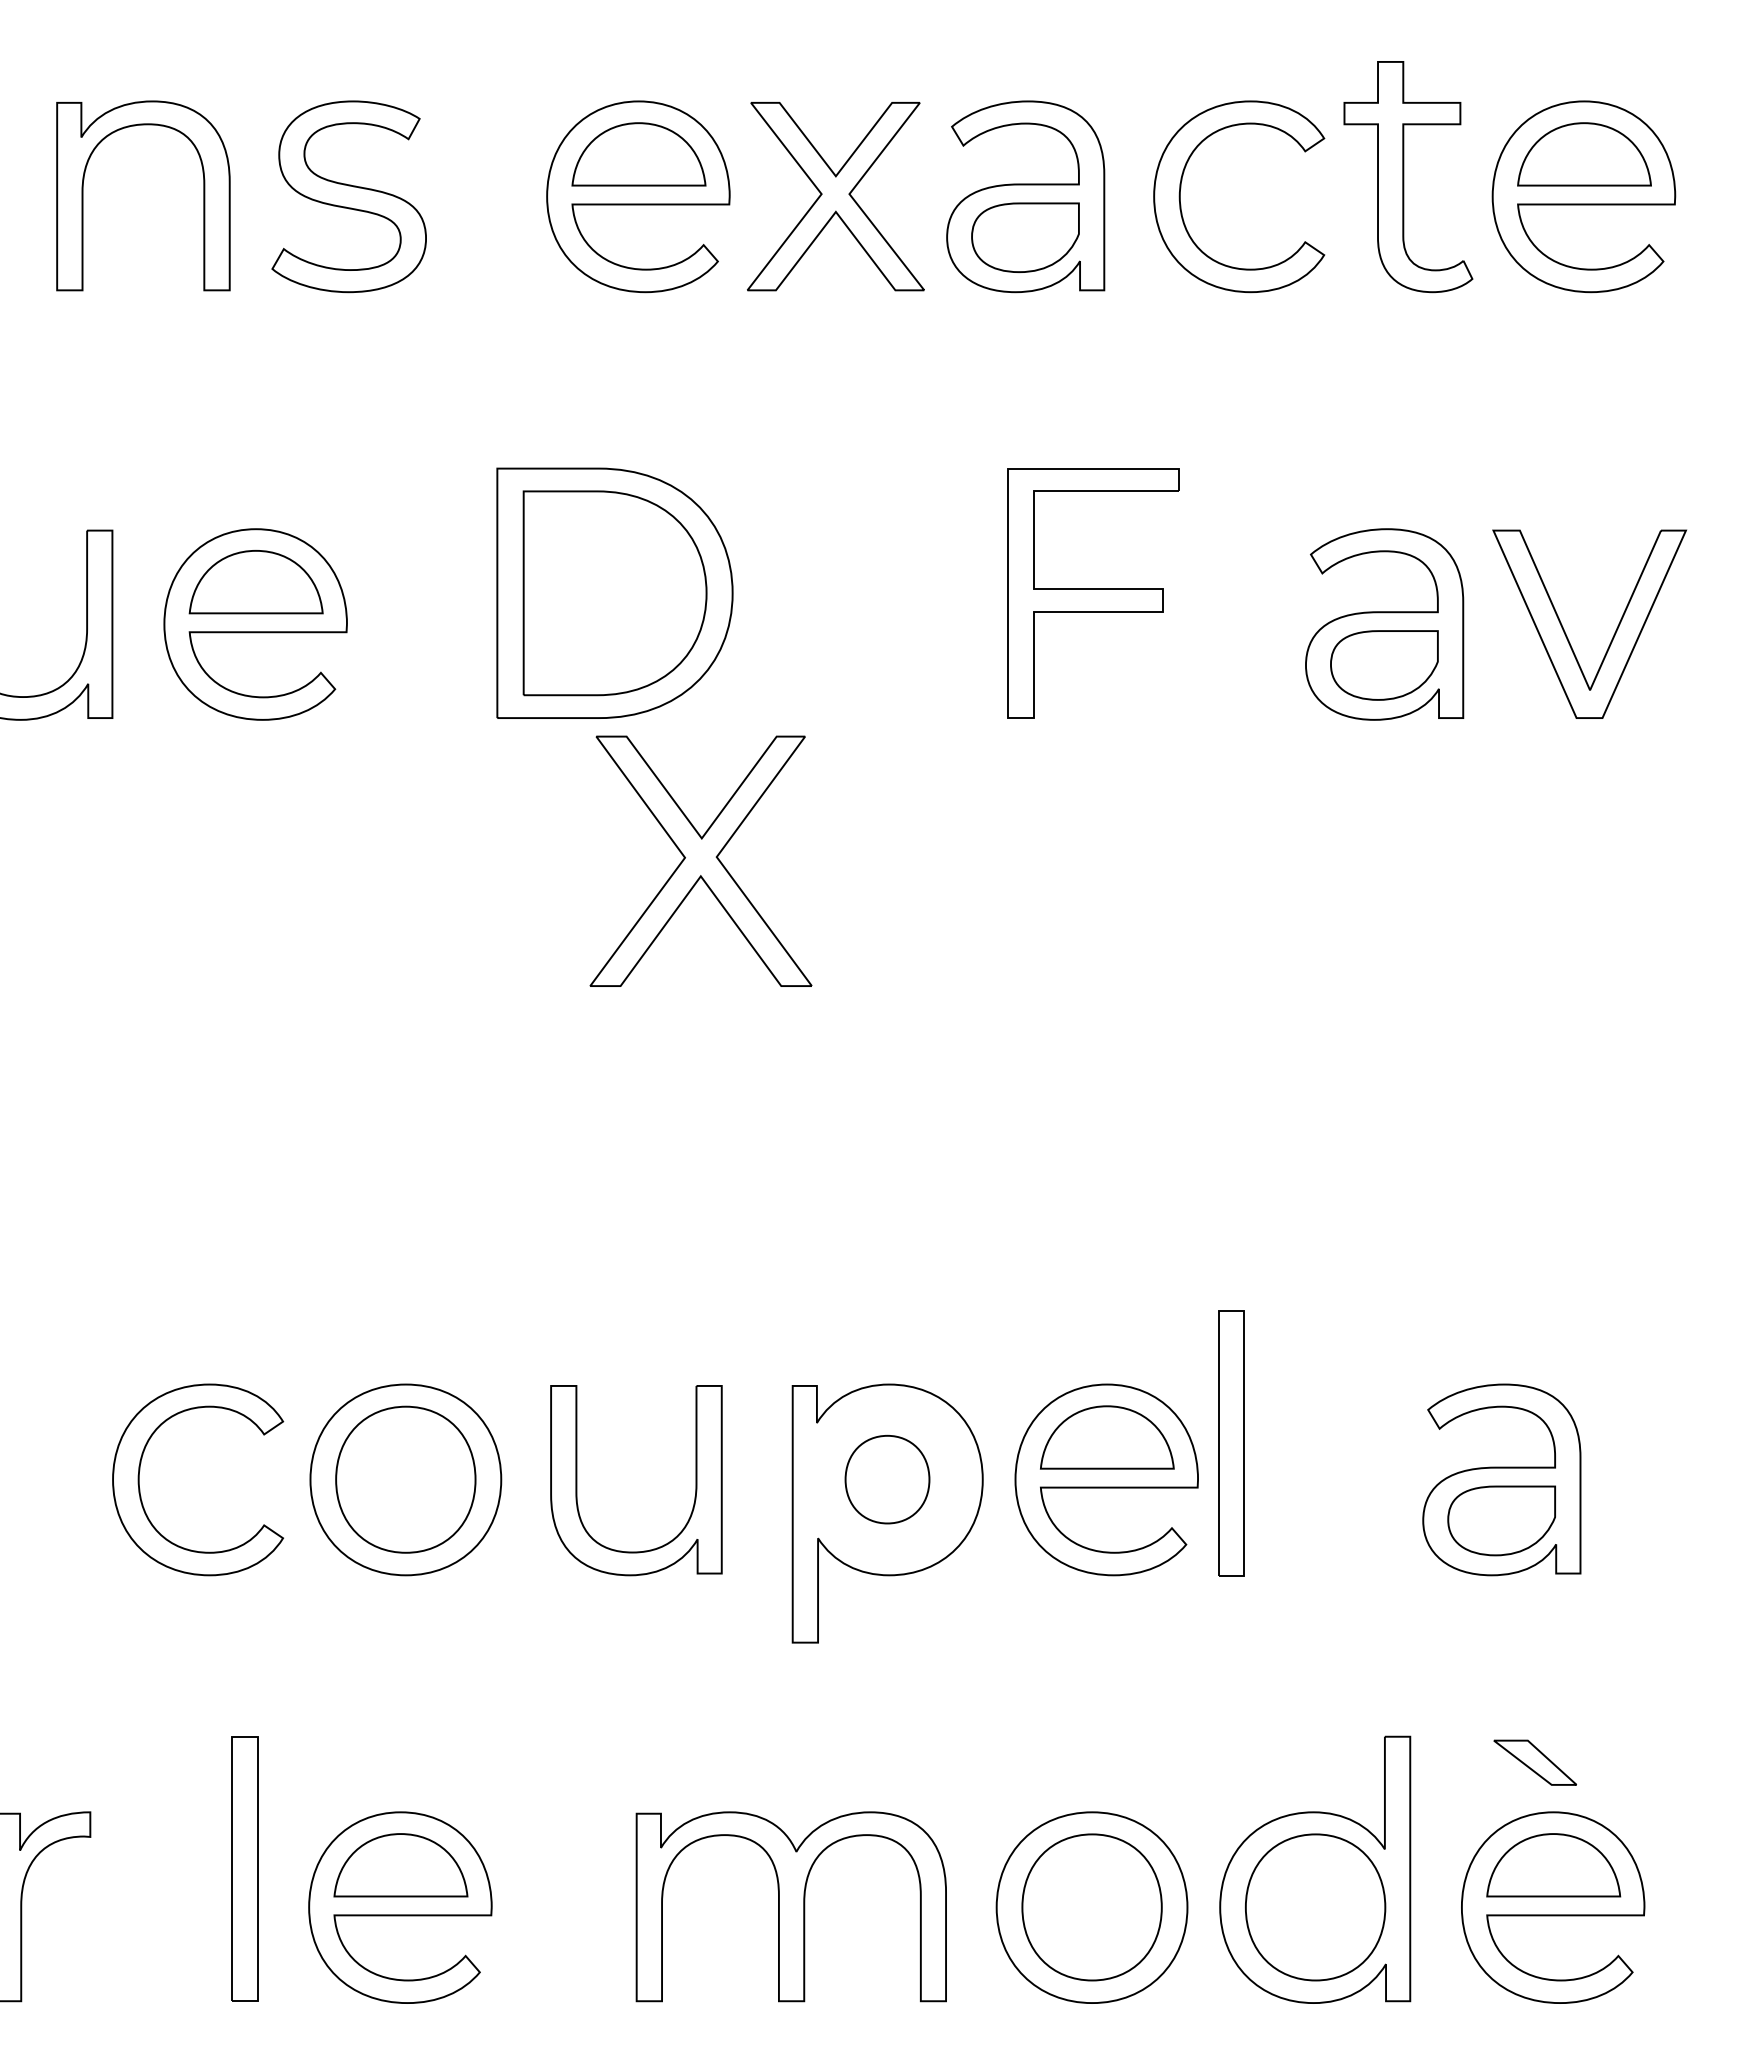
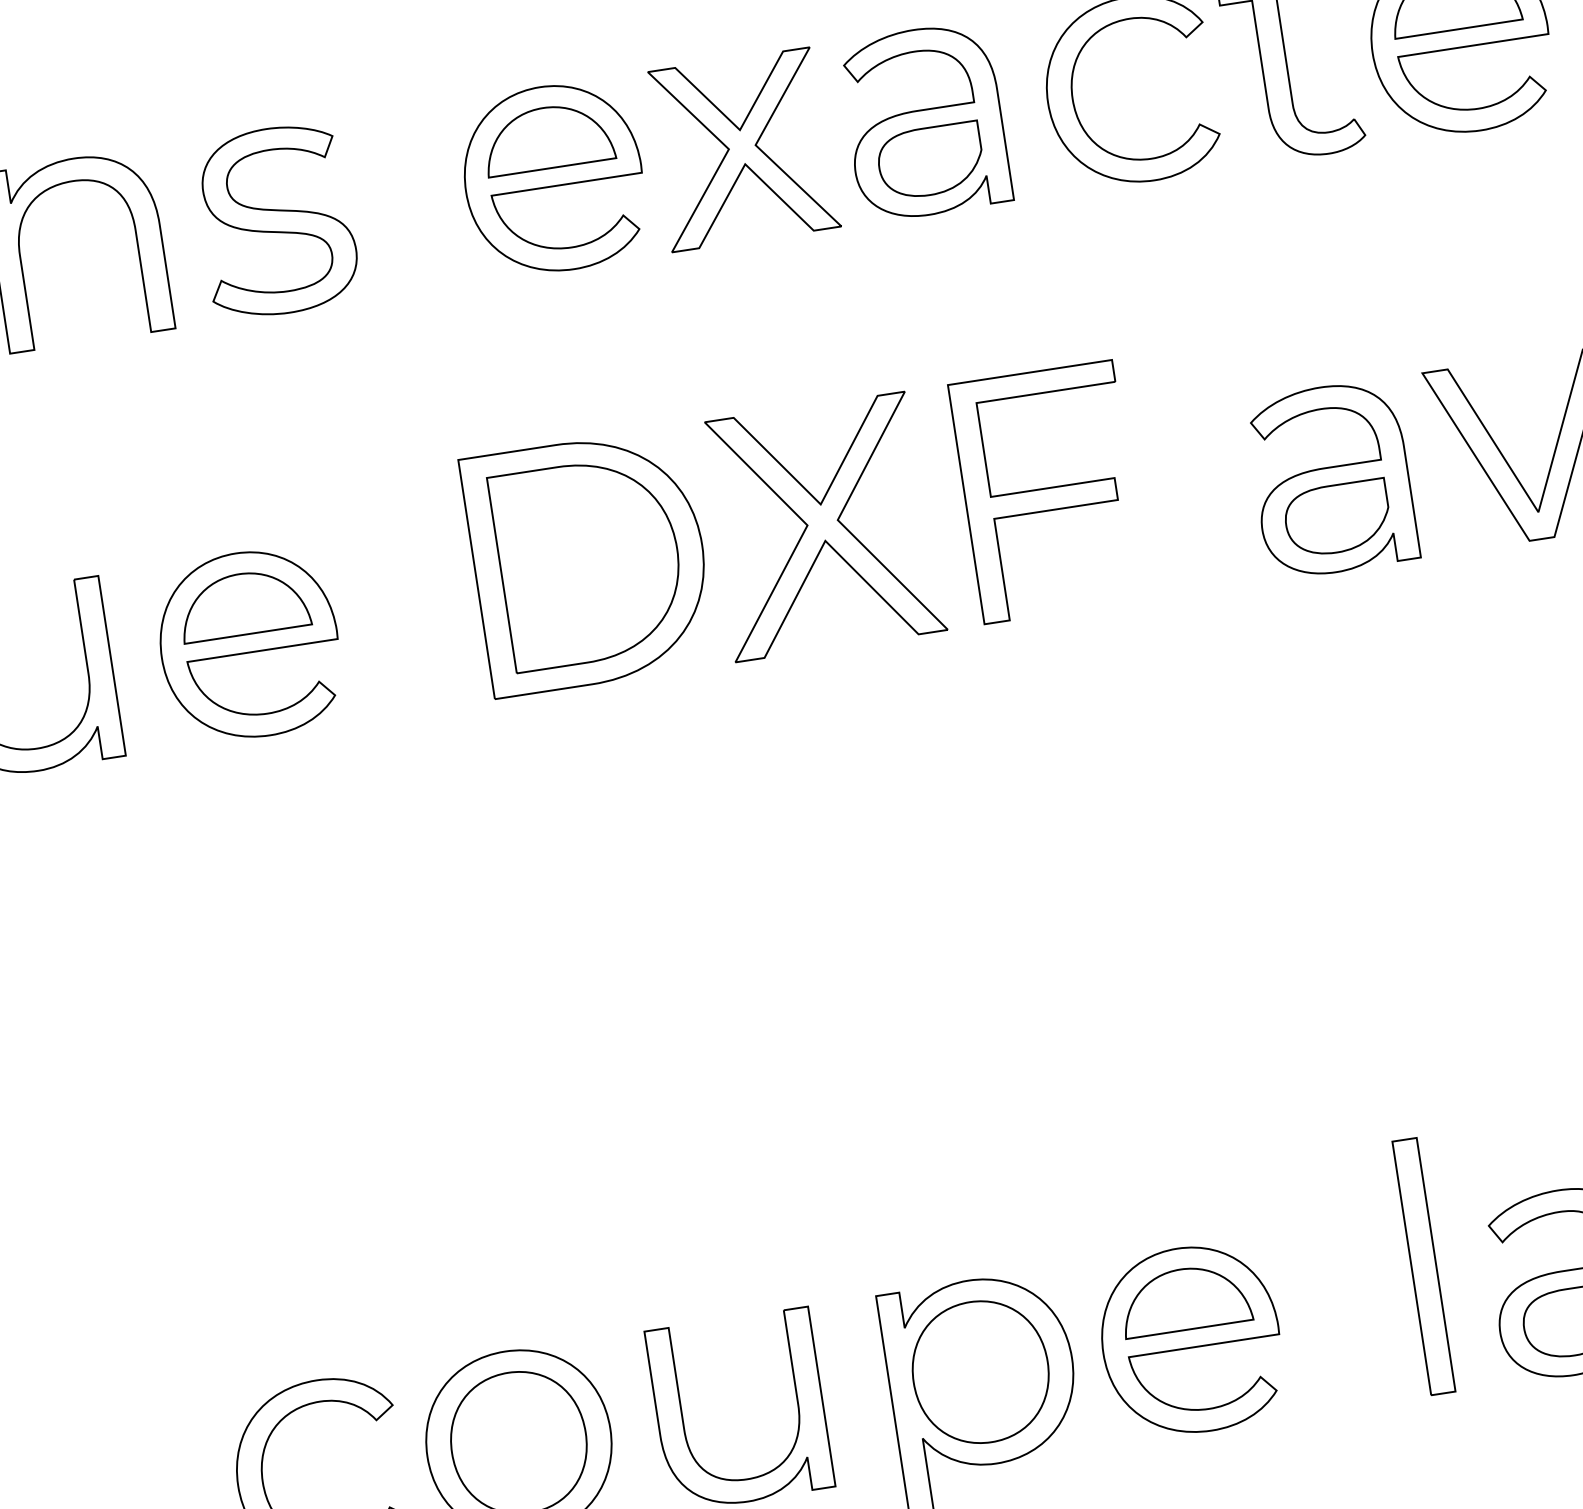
part: (700, 860) -> (822, 525), moved
part: (1231, 1443) -> (1423, 1266), moved
part: (887, 1479) -> (980, 1371), size x1.67

